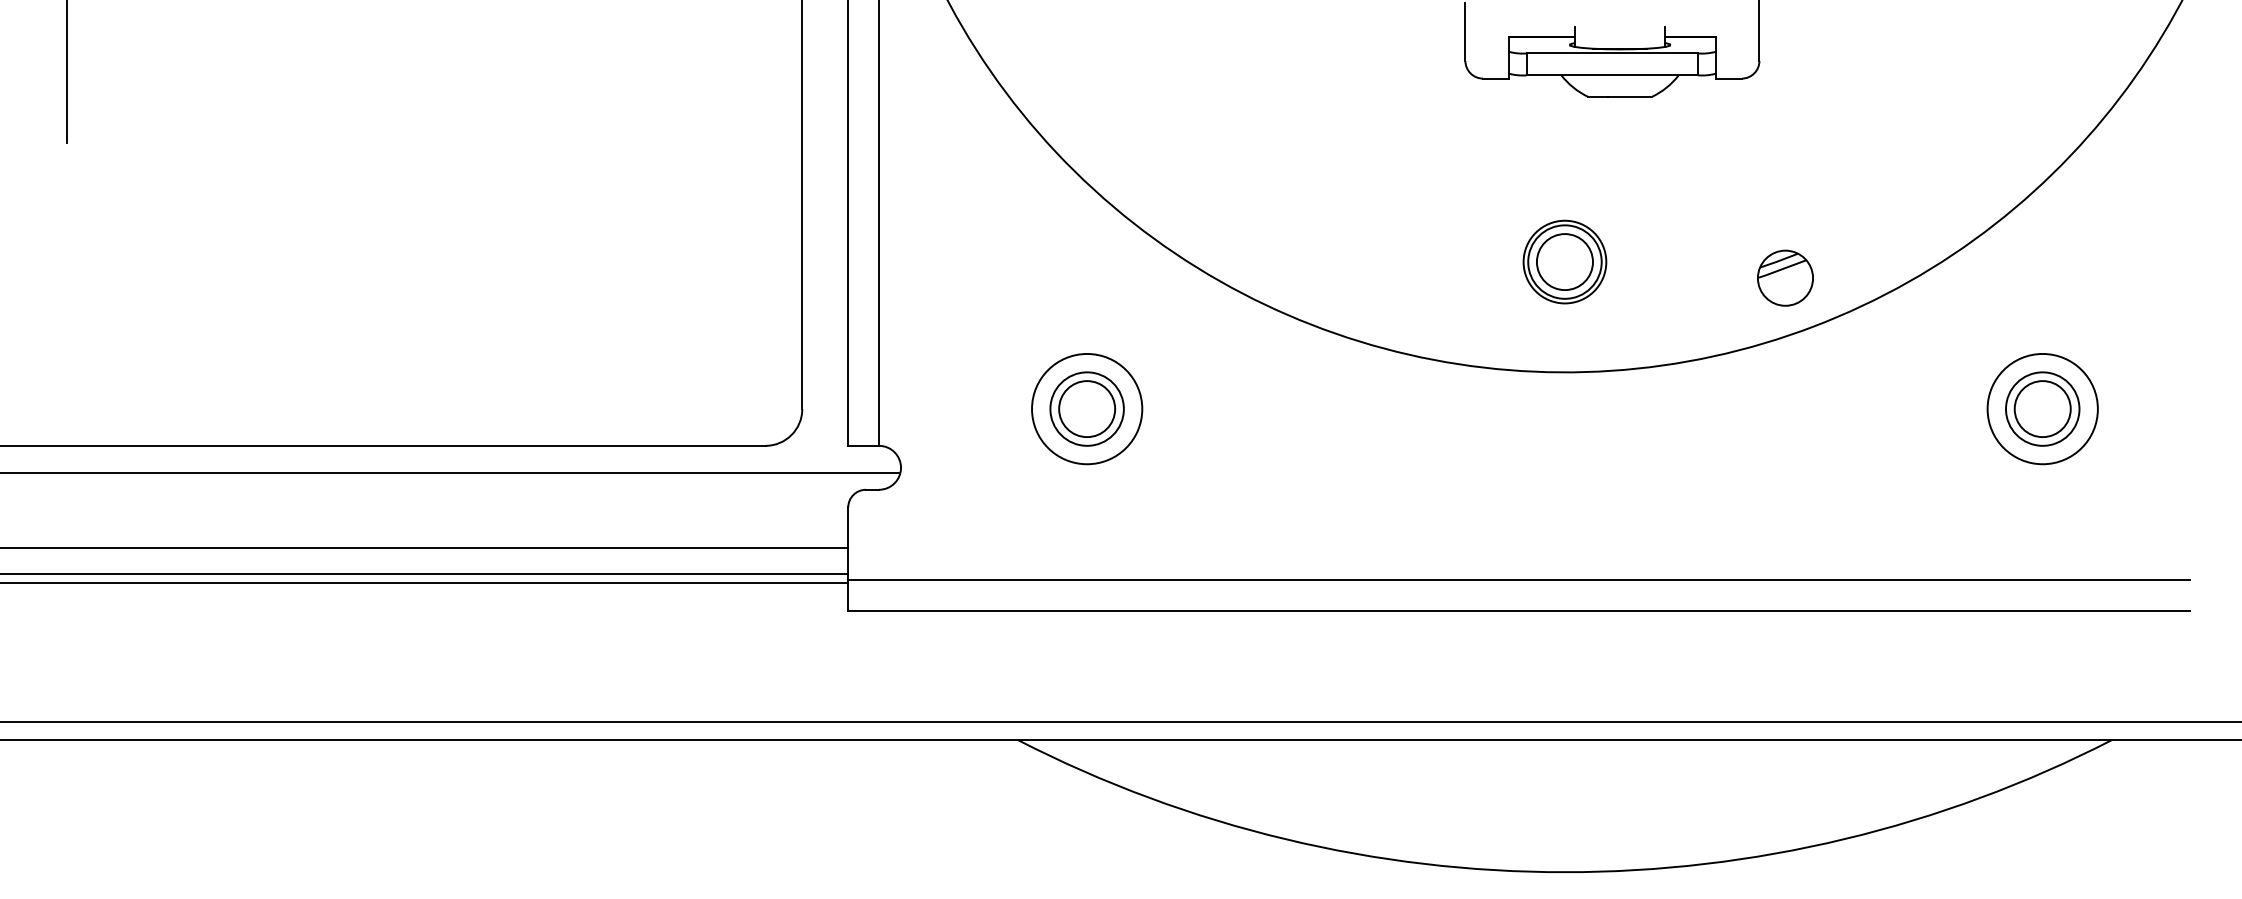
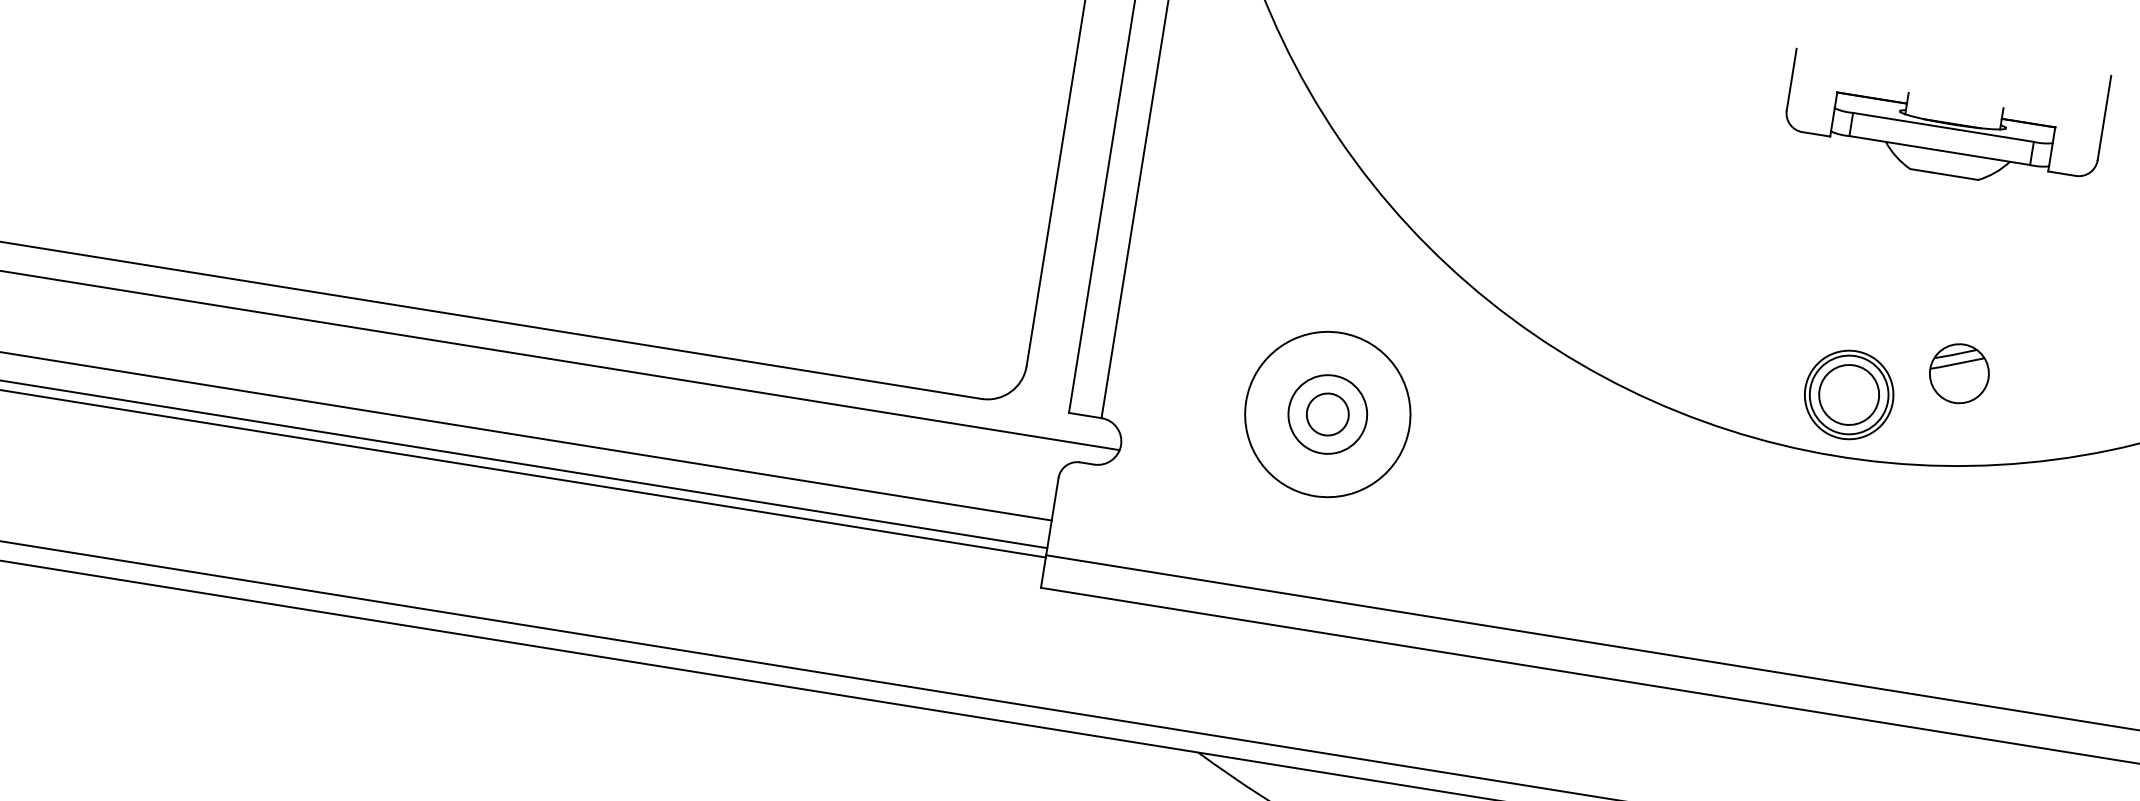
part: (1564, 261) -> (1848, 394), moved
part: (1785, 277) -> (1959, 372), moved
circle: (1087, 408) -> (1328, 413), size x1.4
circle: (1087, 409) -> (1328, 415), size x0.7

